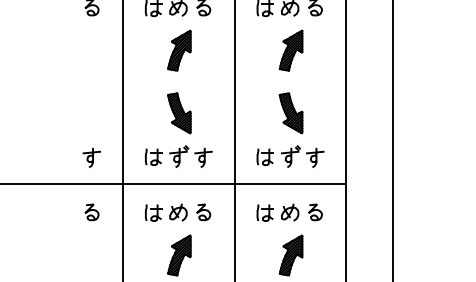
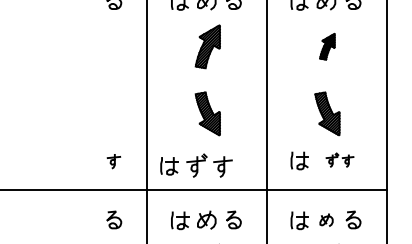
part: (290, 50) -> (326, 46), size x0.6
part: (178, 156) -> (196, 165), moved
part: (302, 156) -> (339, 160), size x0.6
part: (91, 157) -> (113, 161), size x0.7
part: (290, 212) -> (326, 220), size x0.7

